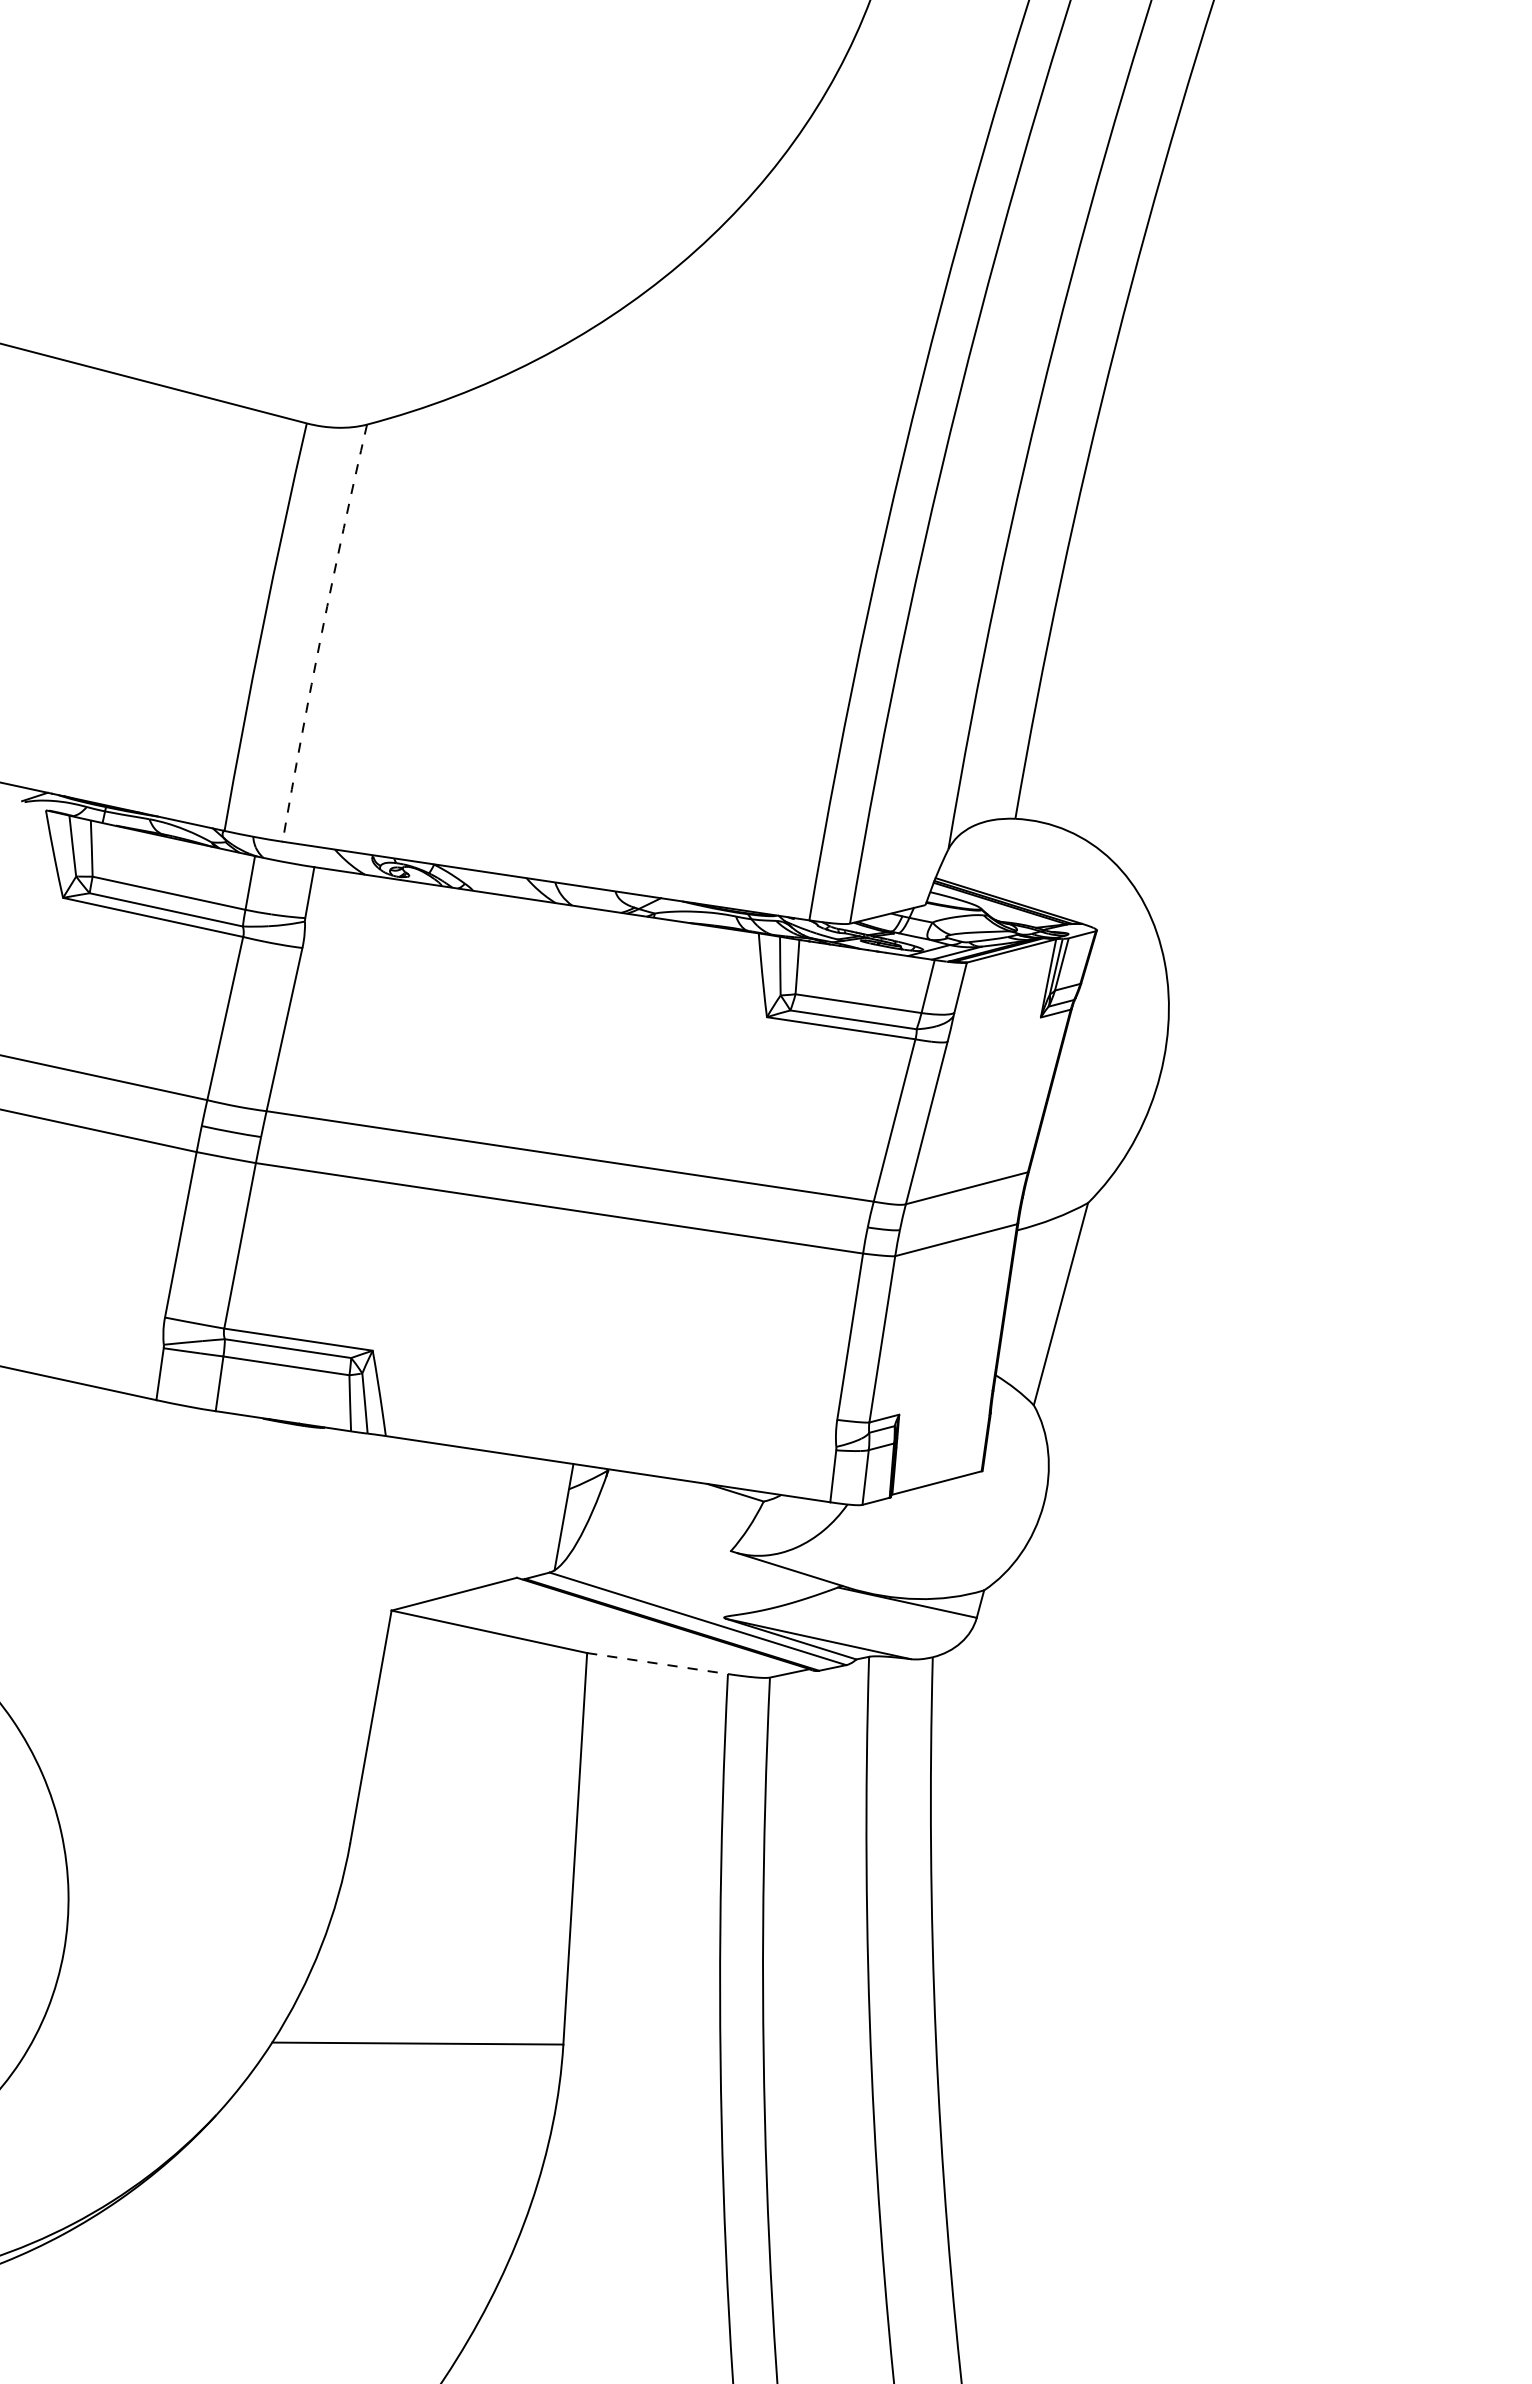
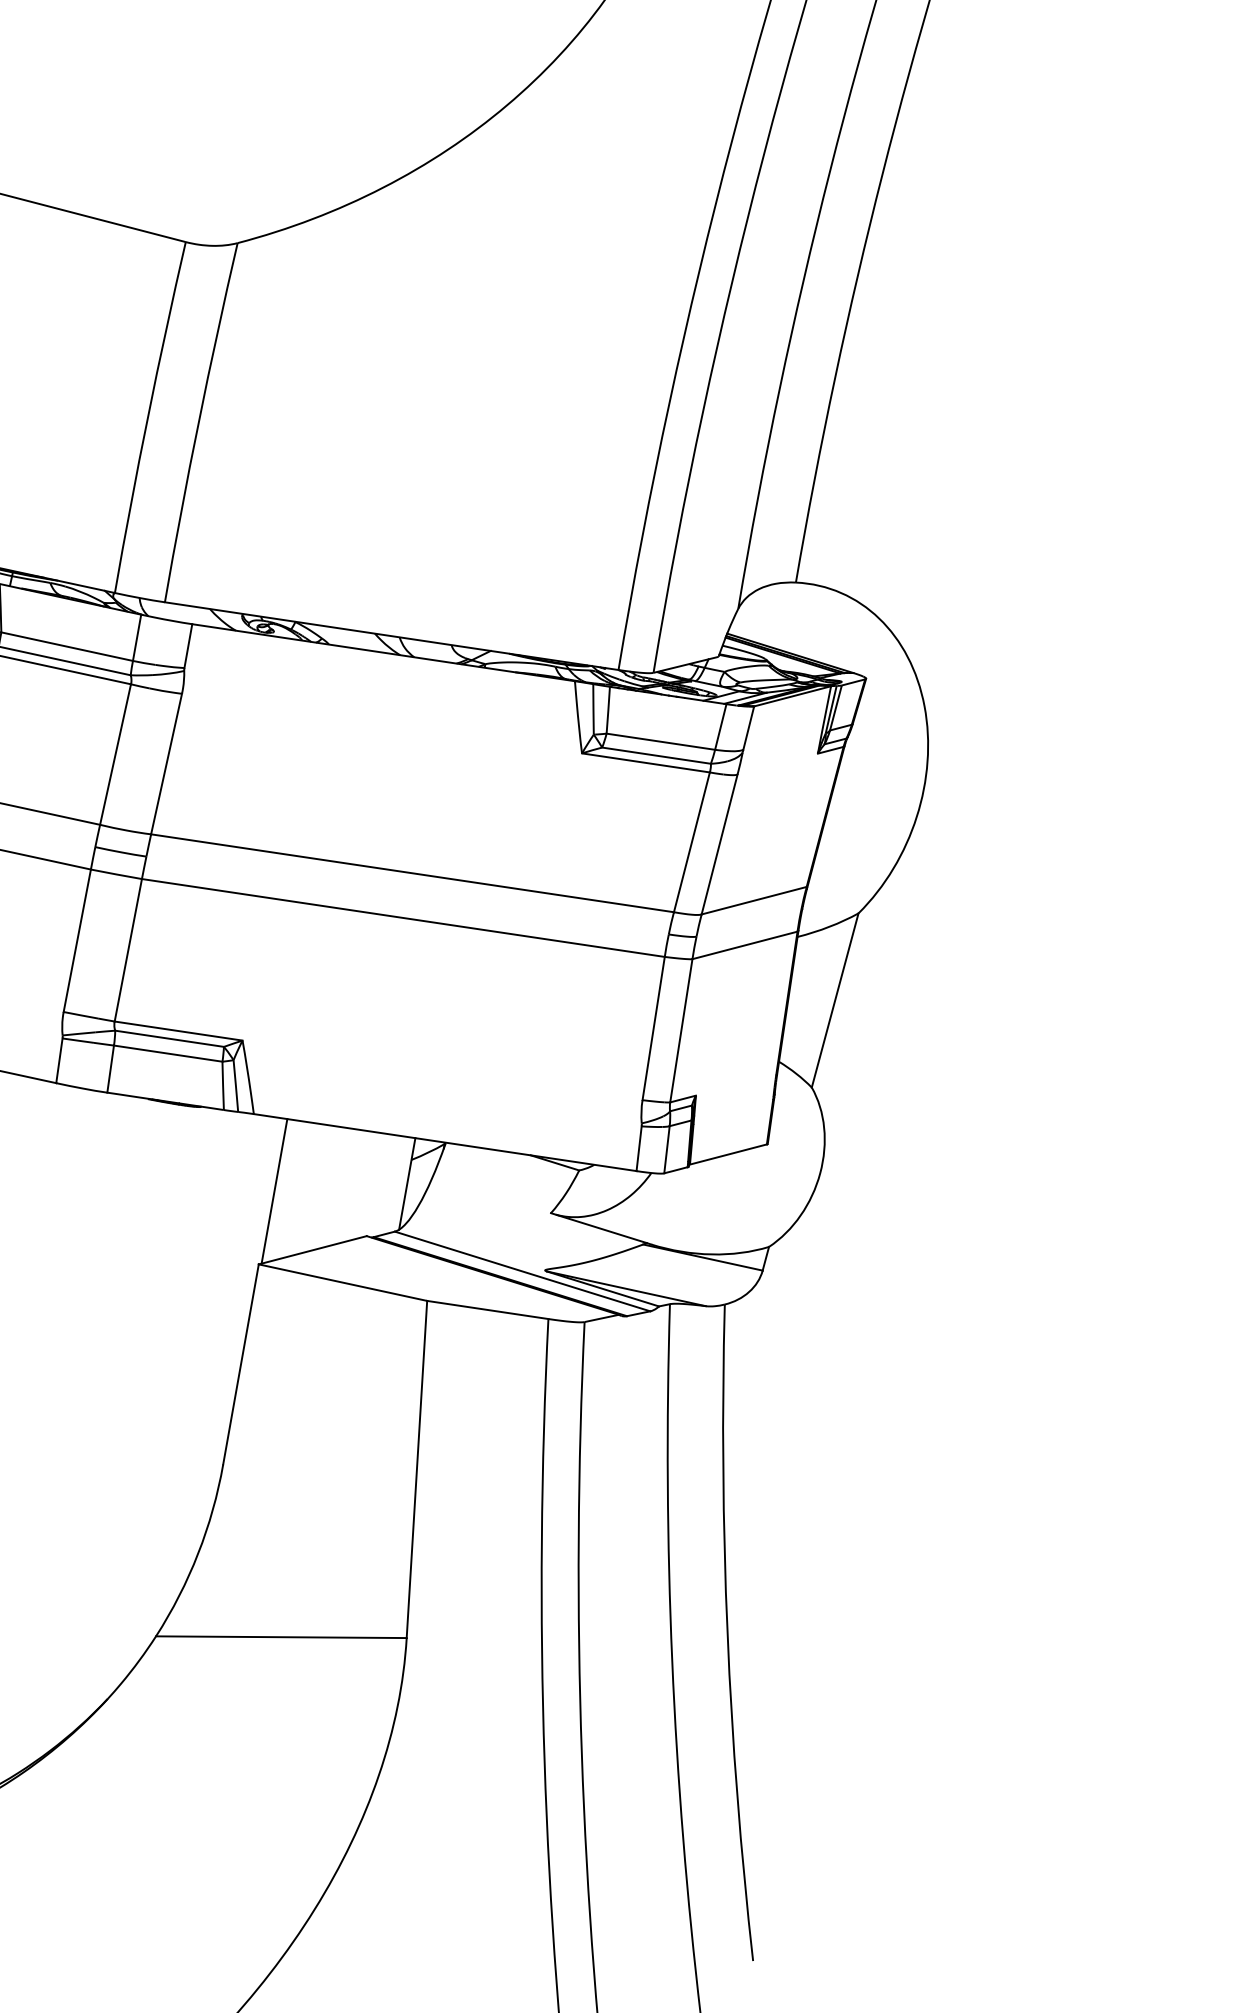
arc: (321, 632) -> (198, 422), dashed -> solid
line: (409, 1525) -> (274, 1191), added
line: (658, 1663) -> (488, 1309), dashed -> solid

